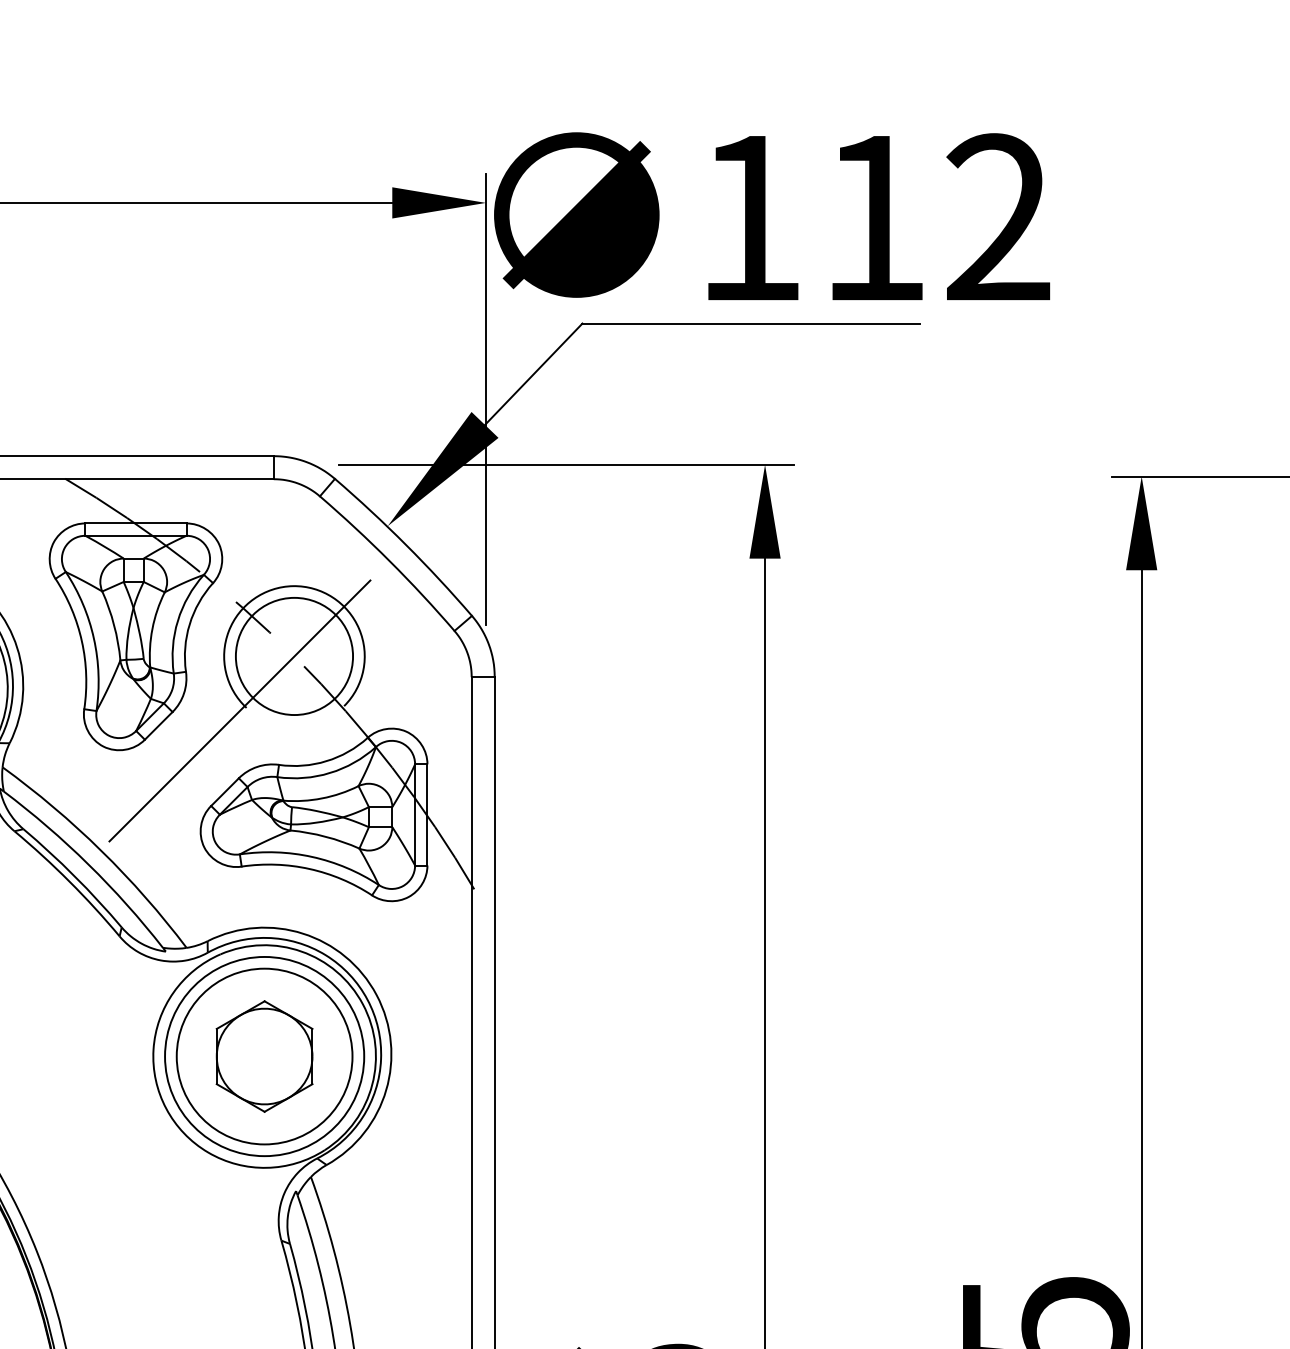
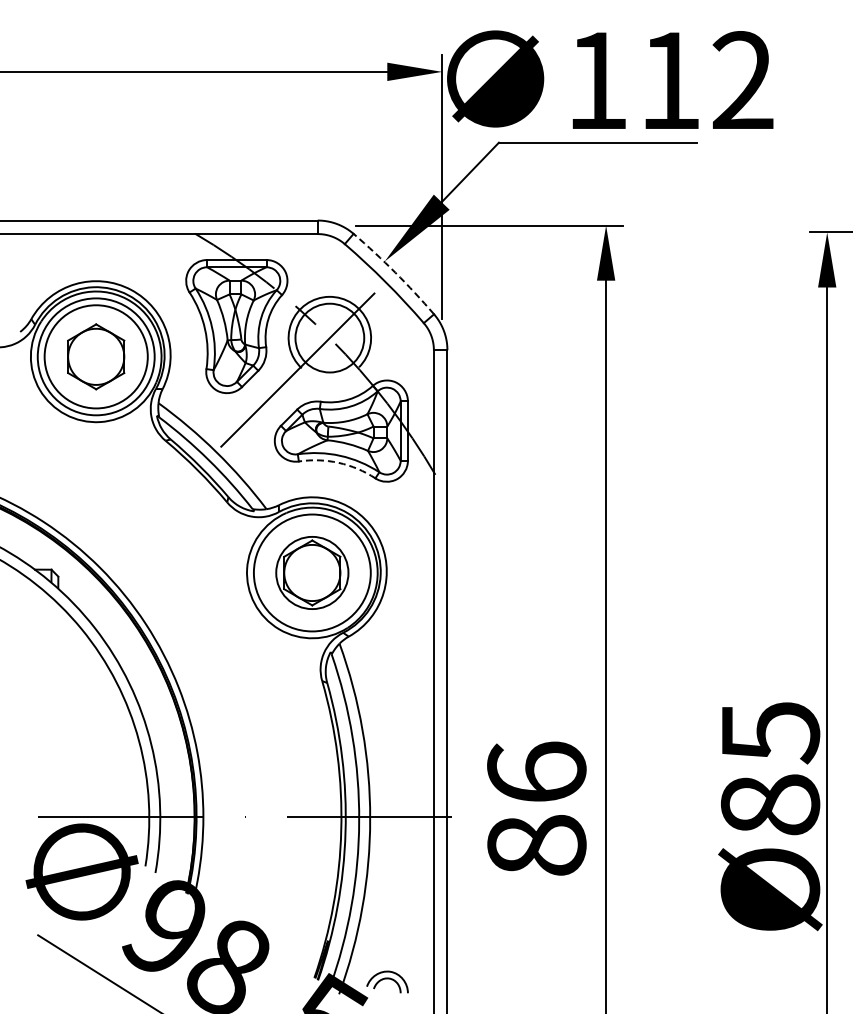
arc: (406, 544) -> (395, 272), solid -> dashed
arc: (309, 868) -> (338, 462), solid -> dashed
circle: (263, 1055) -> (311, 572), size x0.7

